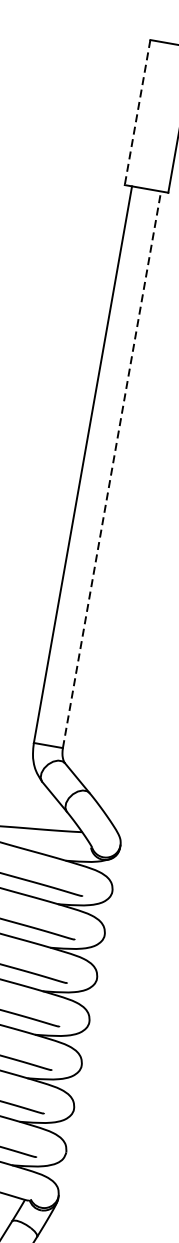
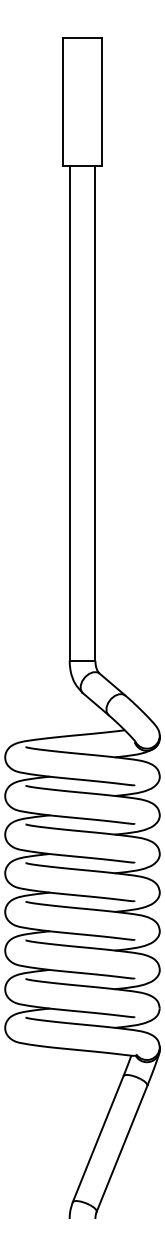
line: (137, 113) -> (63, 102), dashed -> solid
line: (112, 469) -> (95, 413), dashed -> solid

